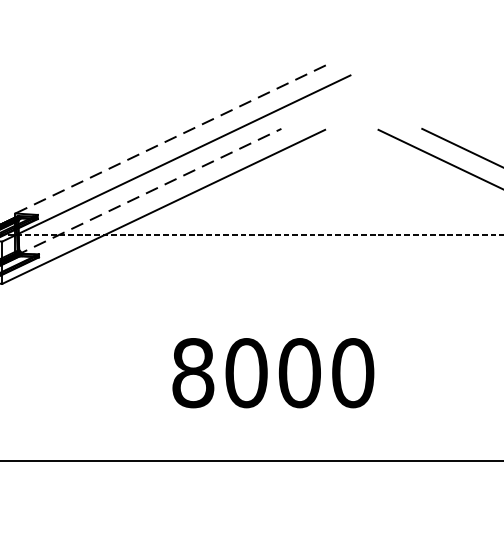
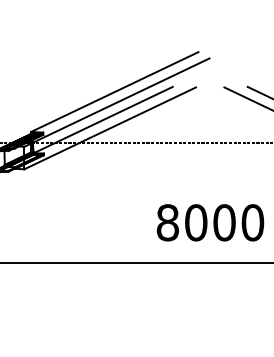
line: (171, 139) -> (114, 92), dashed -> solid
line: (149, 192) -> (102, 120), dashed -> solid
text: (273, 372) -> (210, 222), moved

